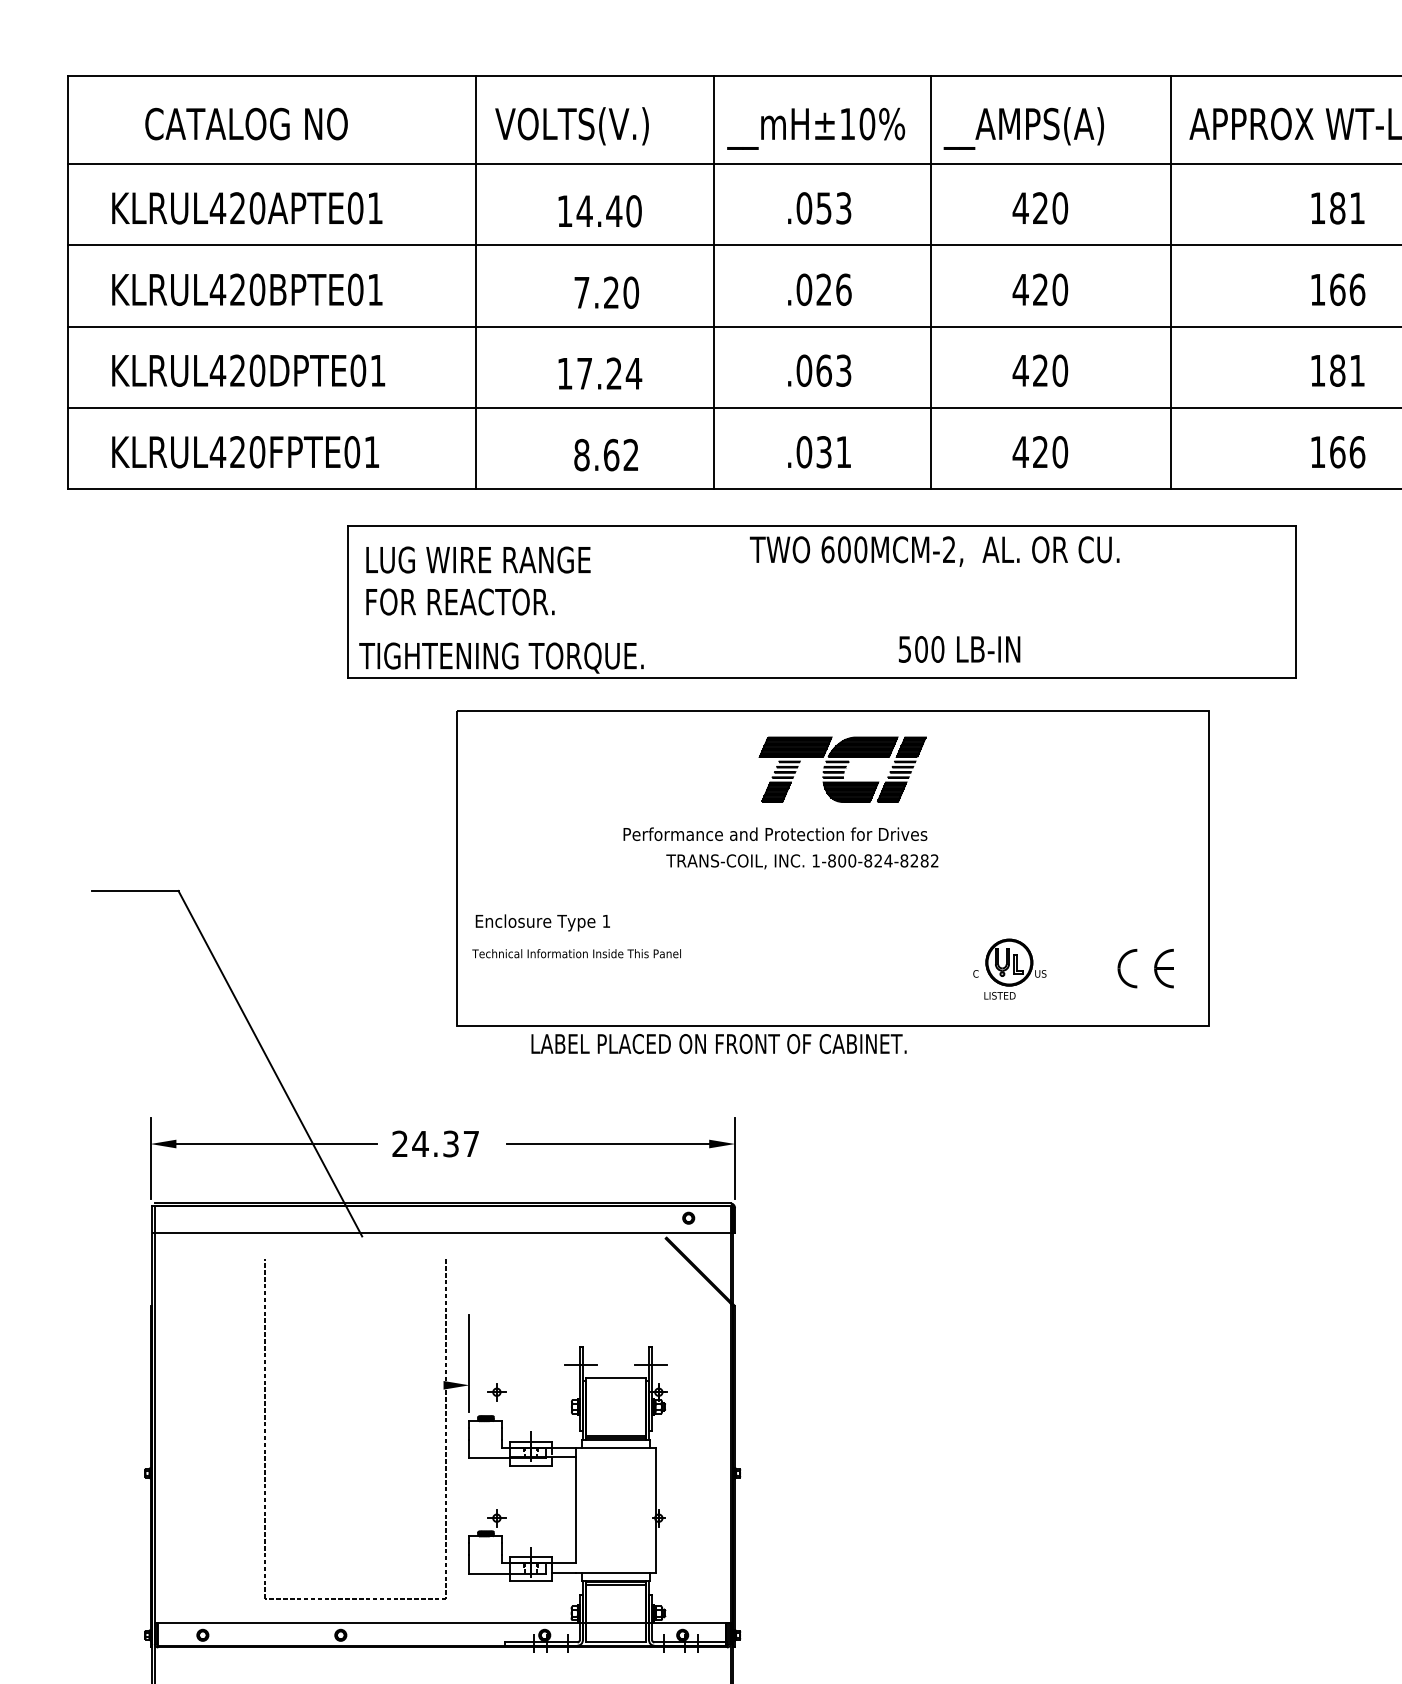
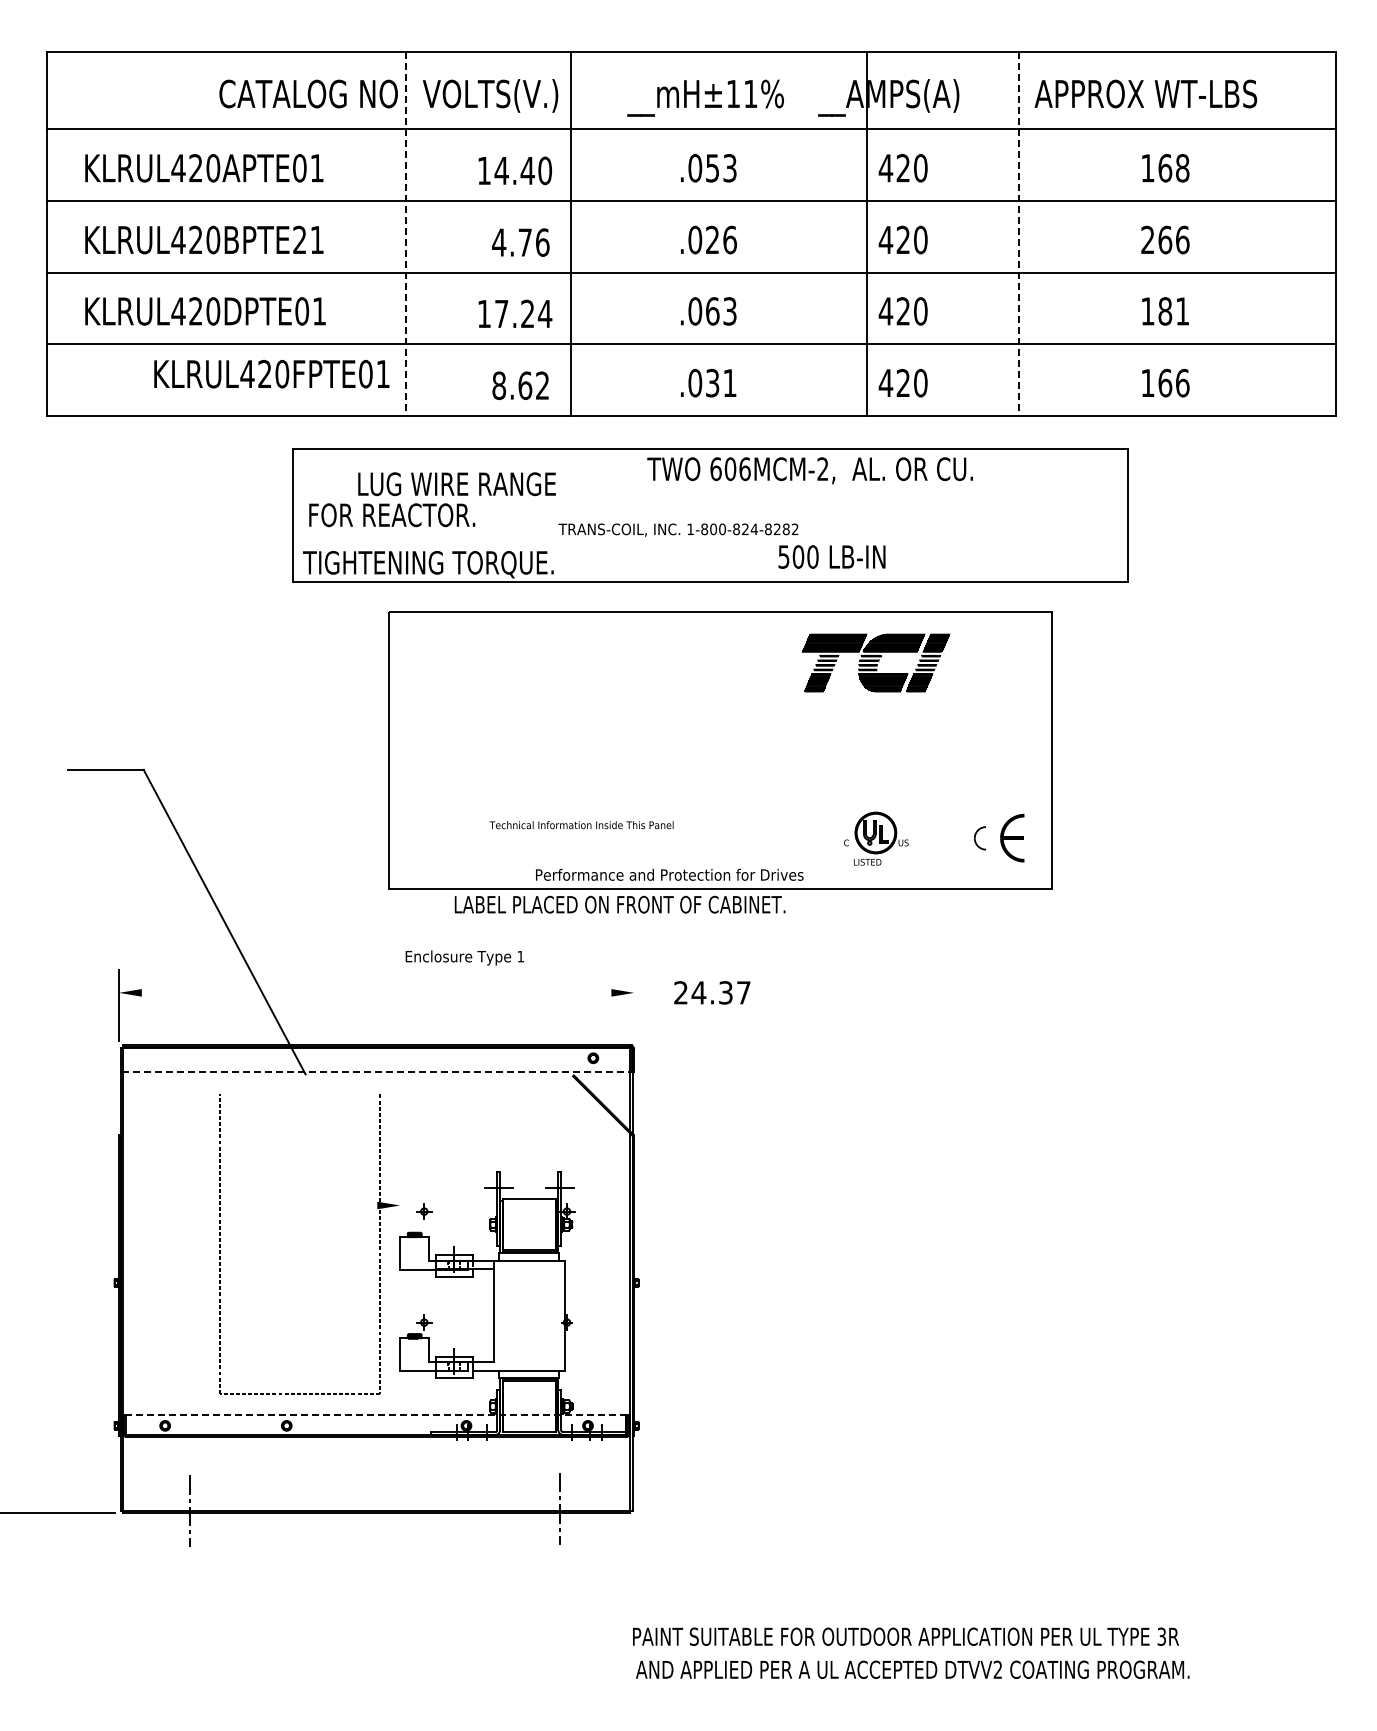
text: (246, 123) -> (308, 93), moved
text: (867, 123) -> (750, 93), __mH±10% -> __mH±11%
text: (1347, 208) -> (1173, 168), 181 -> 168
line: (475, 282) -> (405, 233), solid -> dashed
line: (713, 282) -> (570, 233), moved
line: (930, 282) -> (866, 233), moved
line: (1171, 282) -> (1018, 233), solid -> dashed
text: (355, 289) -> (299, 239), KLRUL420BPTE01 -> KLRUL420BPTE21
text: (1317, 289) -> (1147, 239), 166 -> 266
text: (606, 292) -> (520, 242), 7.20 -> 4.76
text: (245, 451) -> (271, 373), moved
text: (860, 549) -> (744, 468), 600MCM-2, -> 606MCM-2,
text: (477, 560) -> (456, 484), moved
part: (842, 769) -> (875, 662), moved
text: (775, 833) -> (669, 874), moved
text: (802, 861) -> (678, 529), moved
text: (542, 922) -> (464, 957), moved
text: (576, 954) -> (581, 825), moved
part: (1126, 968) -> (979, 838), size x0.7
part: (1163, 968) -> (1011, 838), size x1.4
line: (275, 1143) -> (229, 992), removed
text: (435, 1143) -> (712, 992), moved
line: (607, 1143) -> (521, 992), removed
line: (735, 1158) -> (634, 1005), removed
line: (443, 1233) -> (377, 1071), solid -> dashed
line: (469, 1362) -> (400, 1185), removed
line: (442, 1623) -> (376, 1415), solid -> dashed

